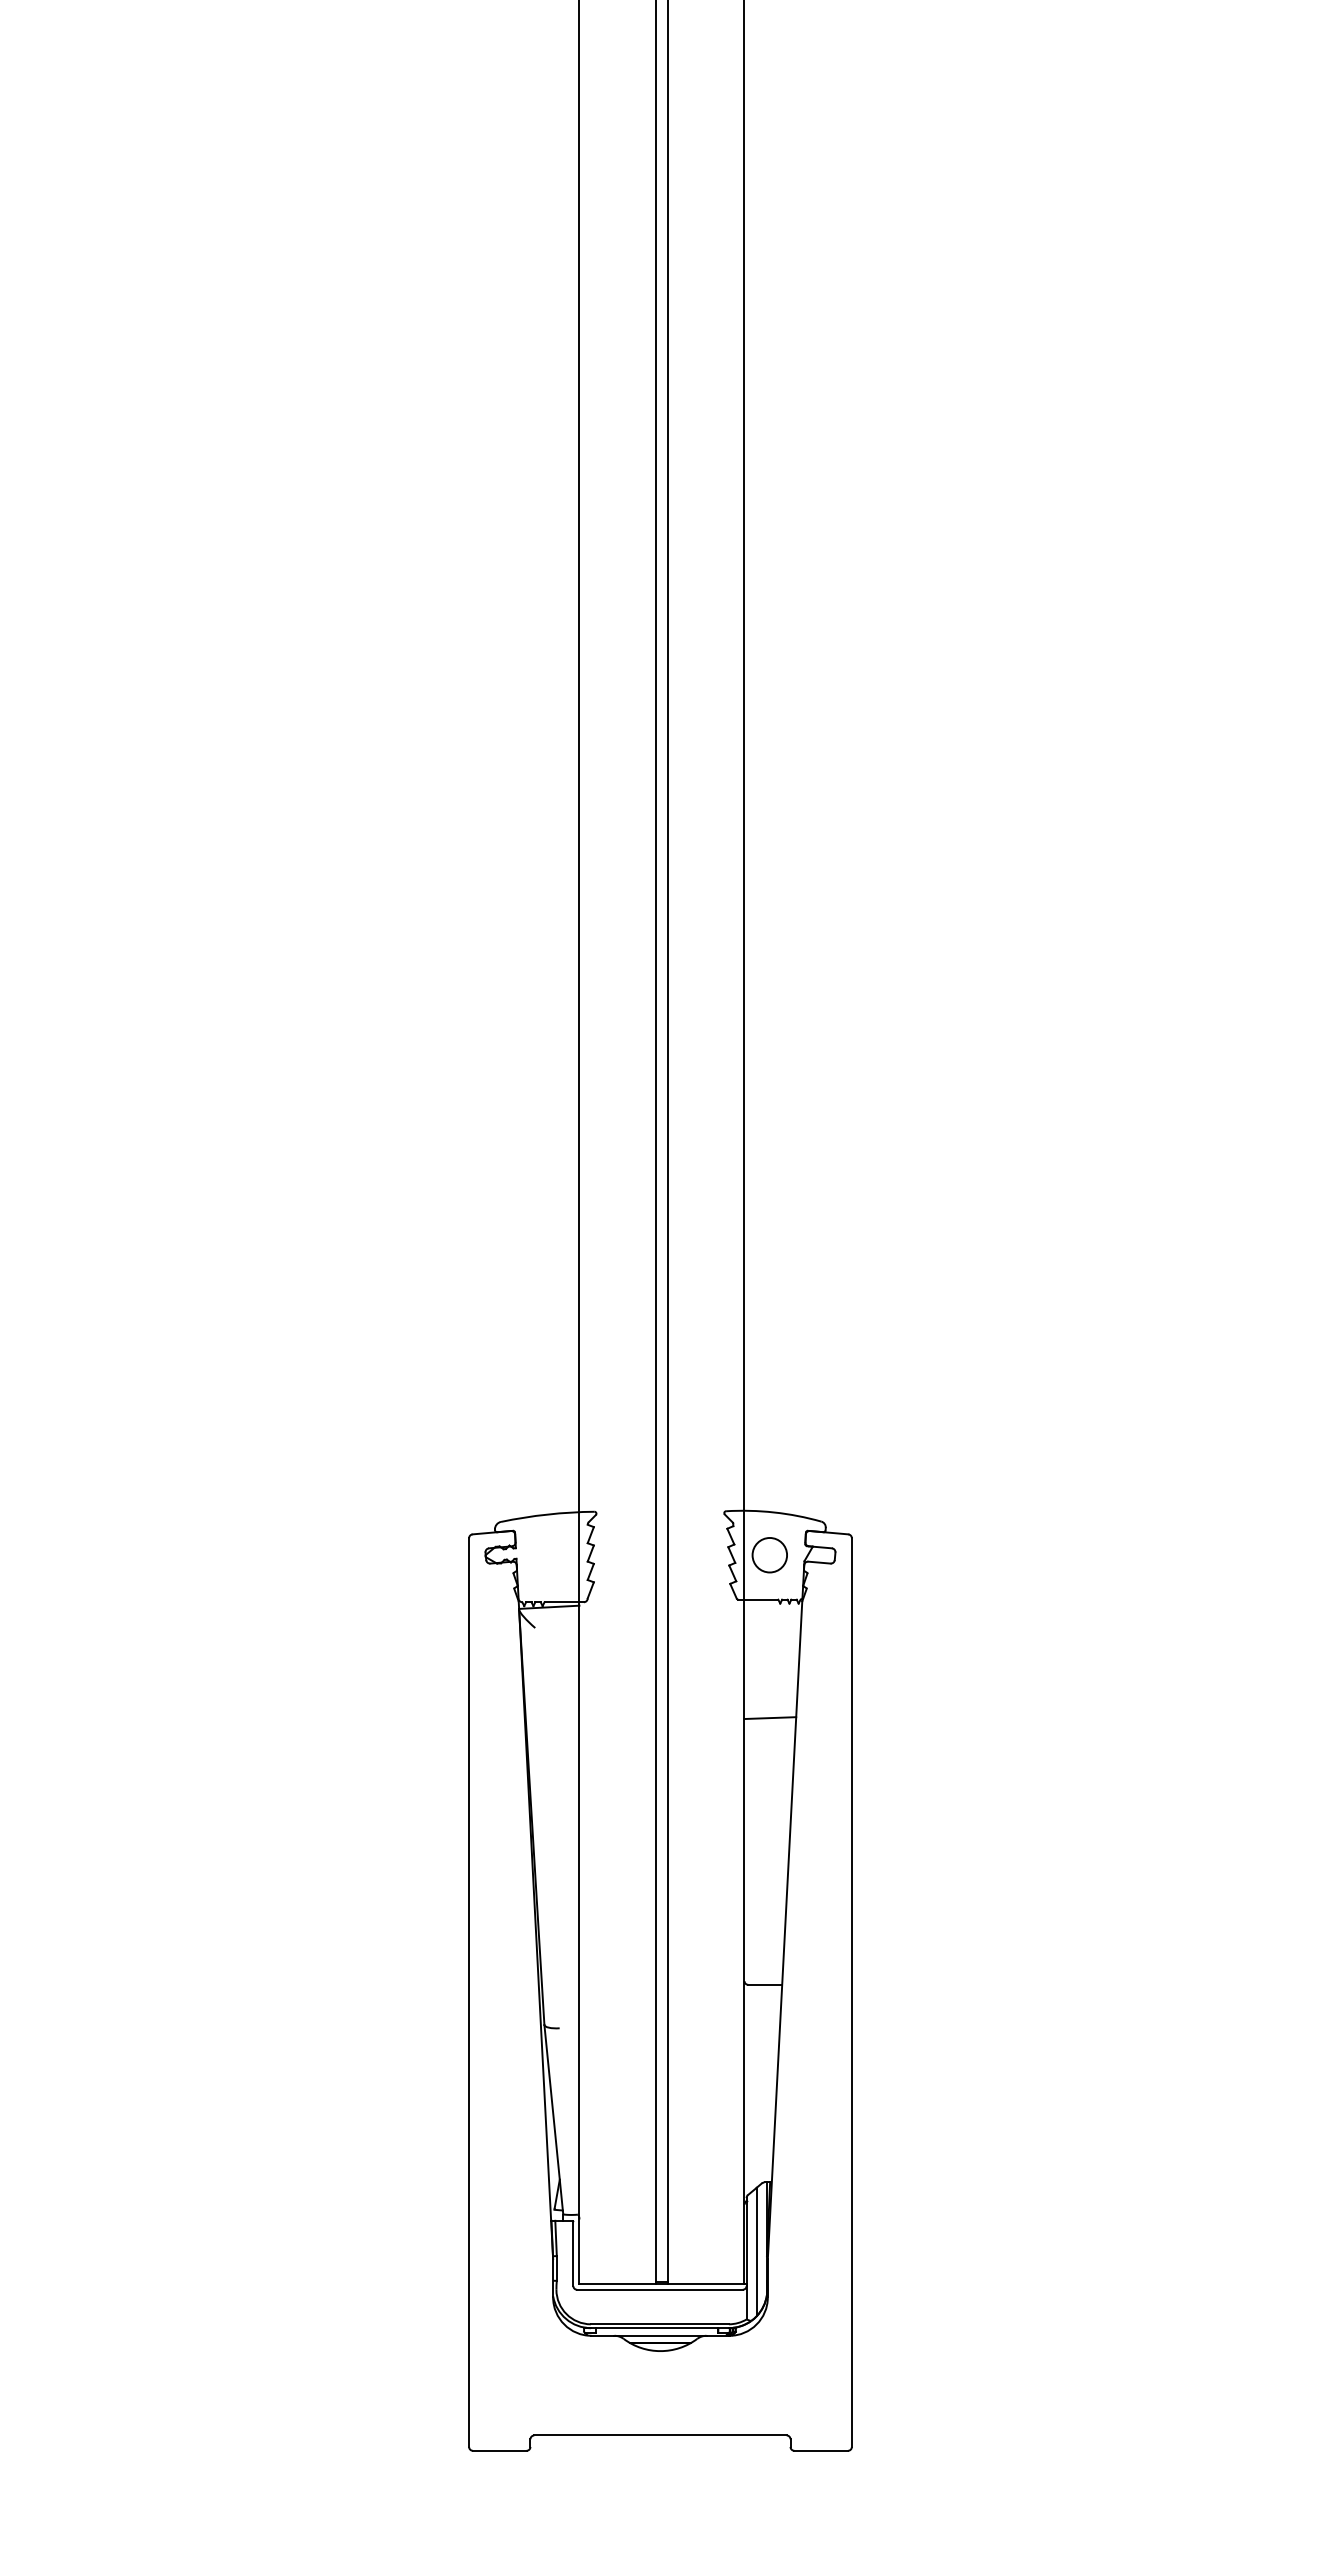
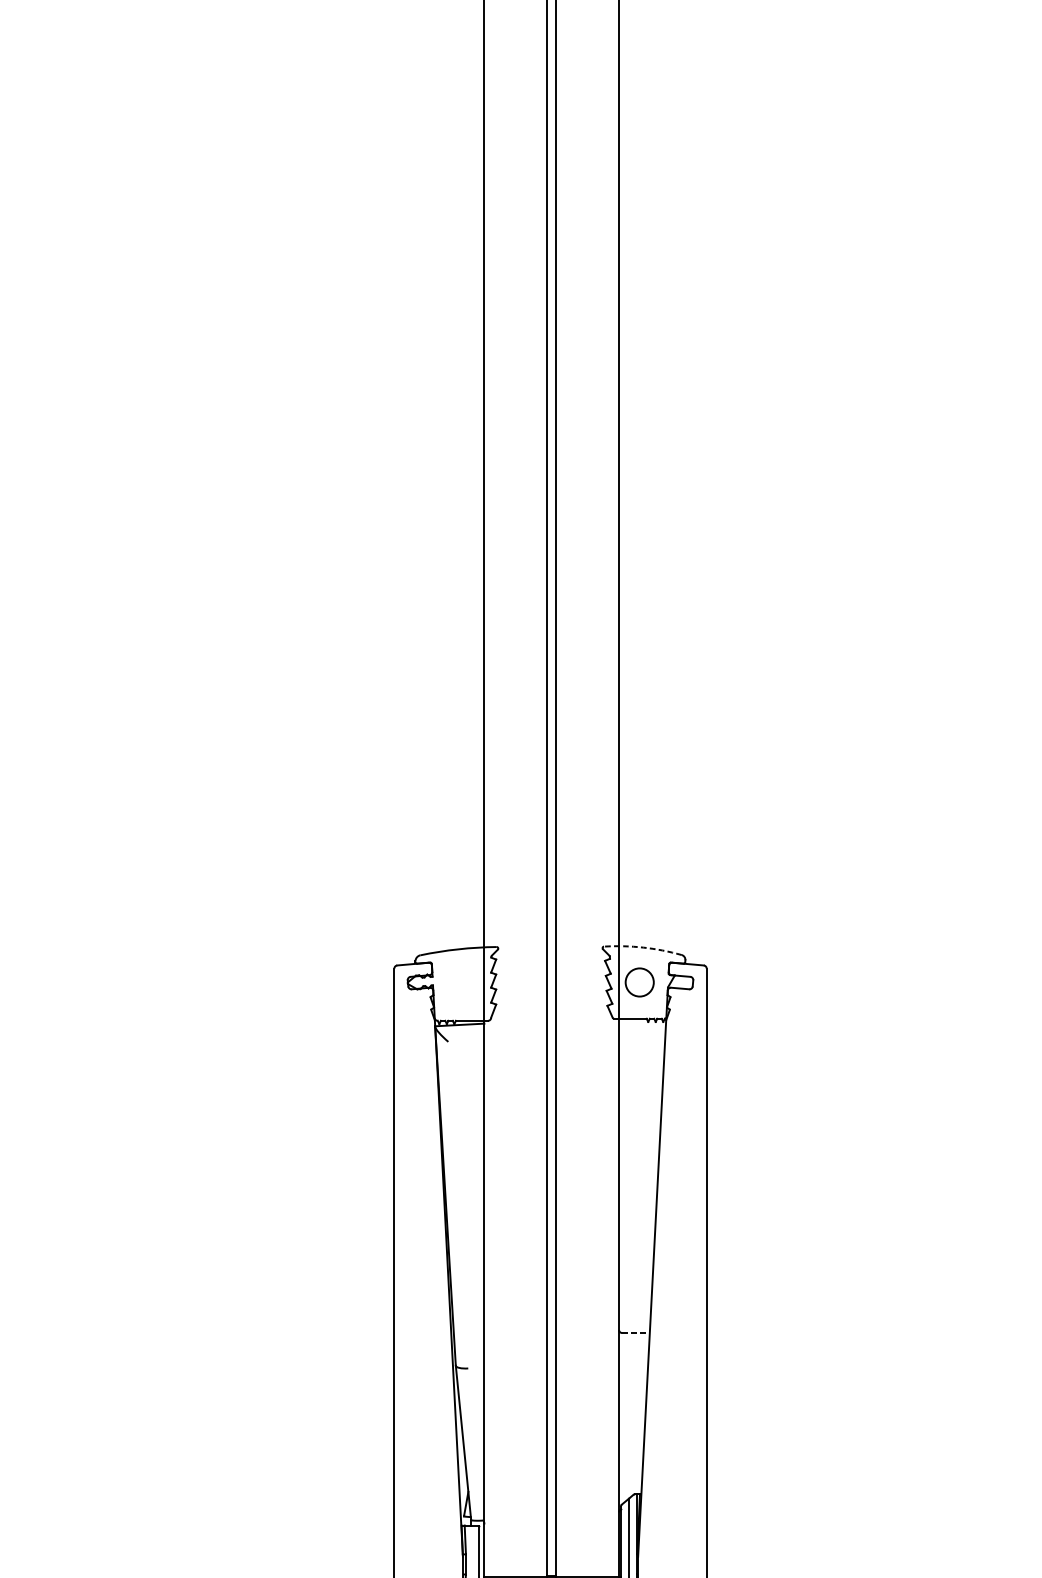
arc: (774, 1512) -> (643, 947), solid -> dashed
line: (770, 1718) -> (640, 1115), removed
line: (765, 1984) -> (636, 1332), solid -> dashed

